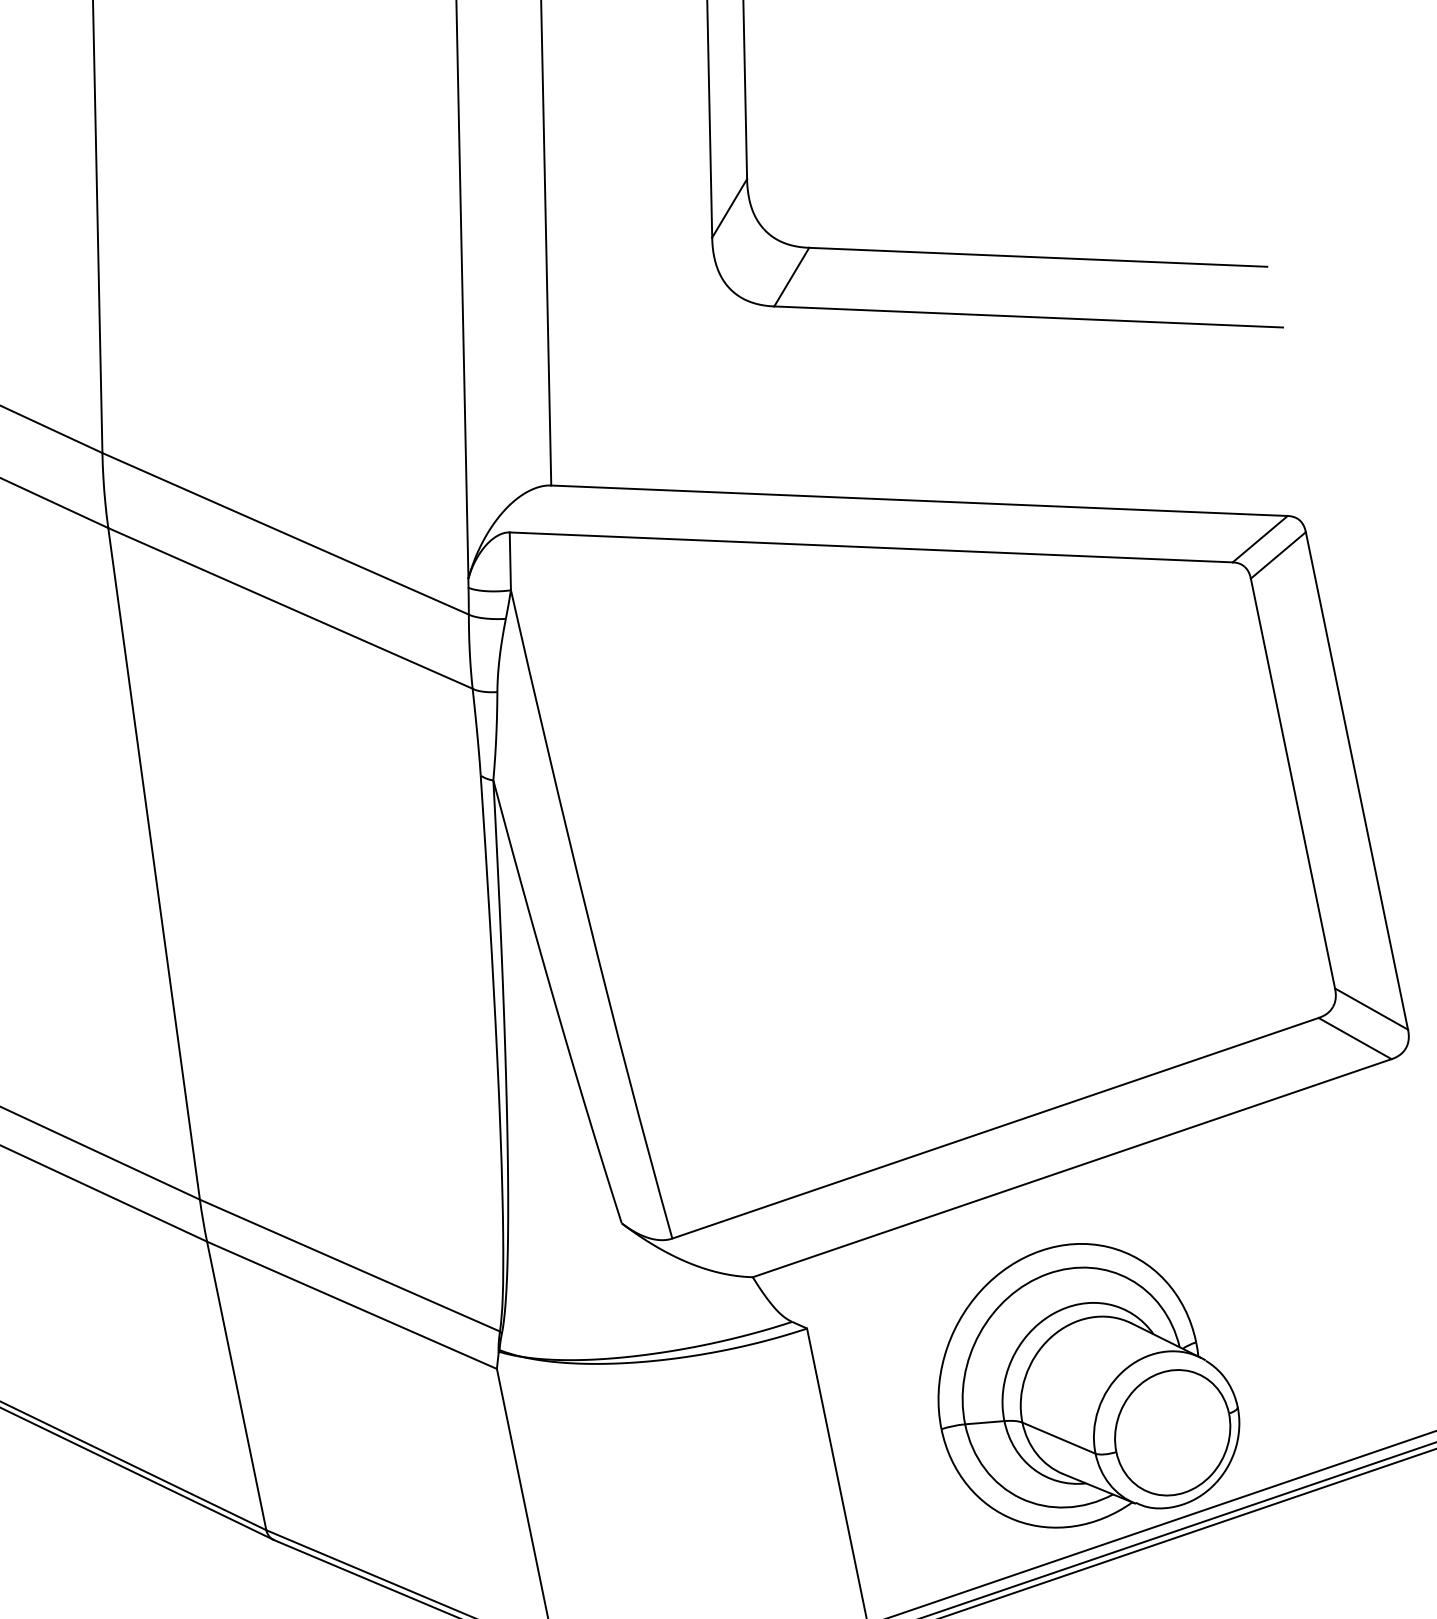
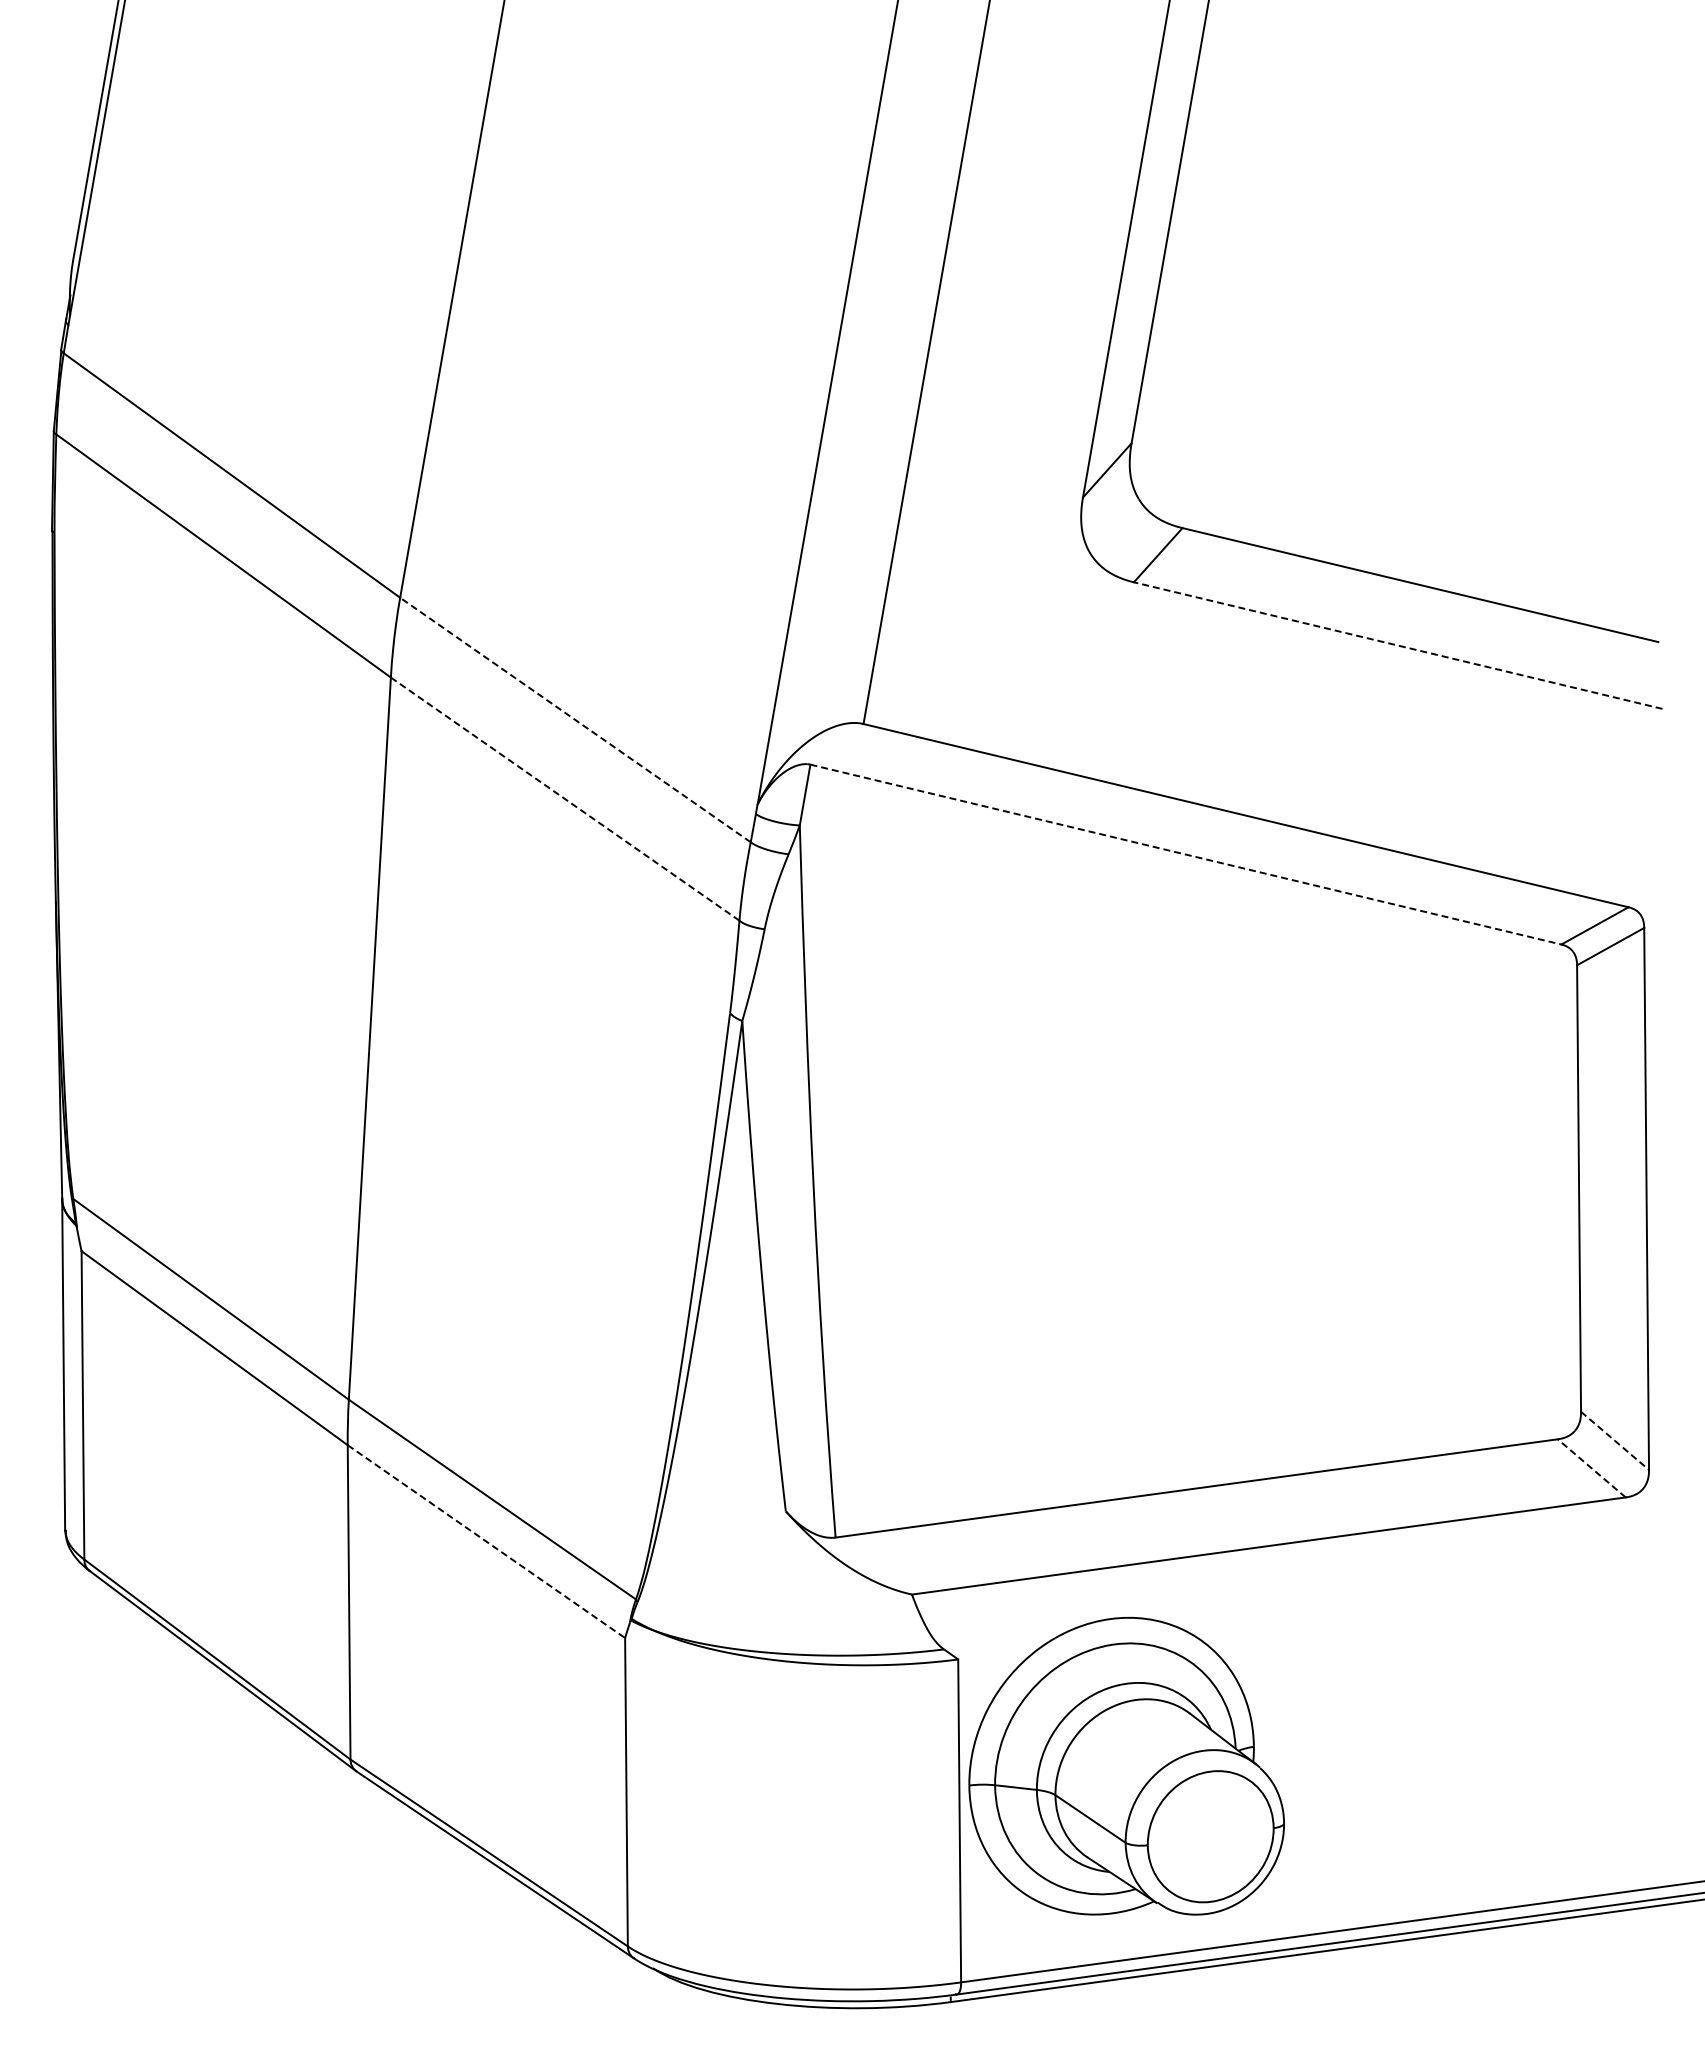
line: (1028, 316) -> (1398, 645), solid -> dashed
line: (285, 534) -> (575, 720), solid -> dashed
line: (871, 547) -> (1186, 854), solid -> dashed
line: (290, 608) -> (565, 799), solid -> dashed
line: (1371, 1008) -> (1615, 1440), solid -> dashed
line: (1354, 1038) -> (1591, 1468), solid -> dashed
line: (352, 1305) -> (486, 1541), solid -> dashed
part: (1082, 1383) -> (1126, 1766), moved

